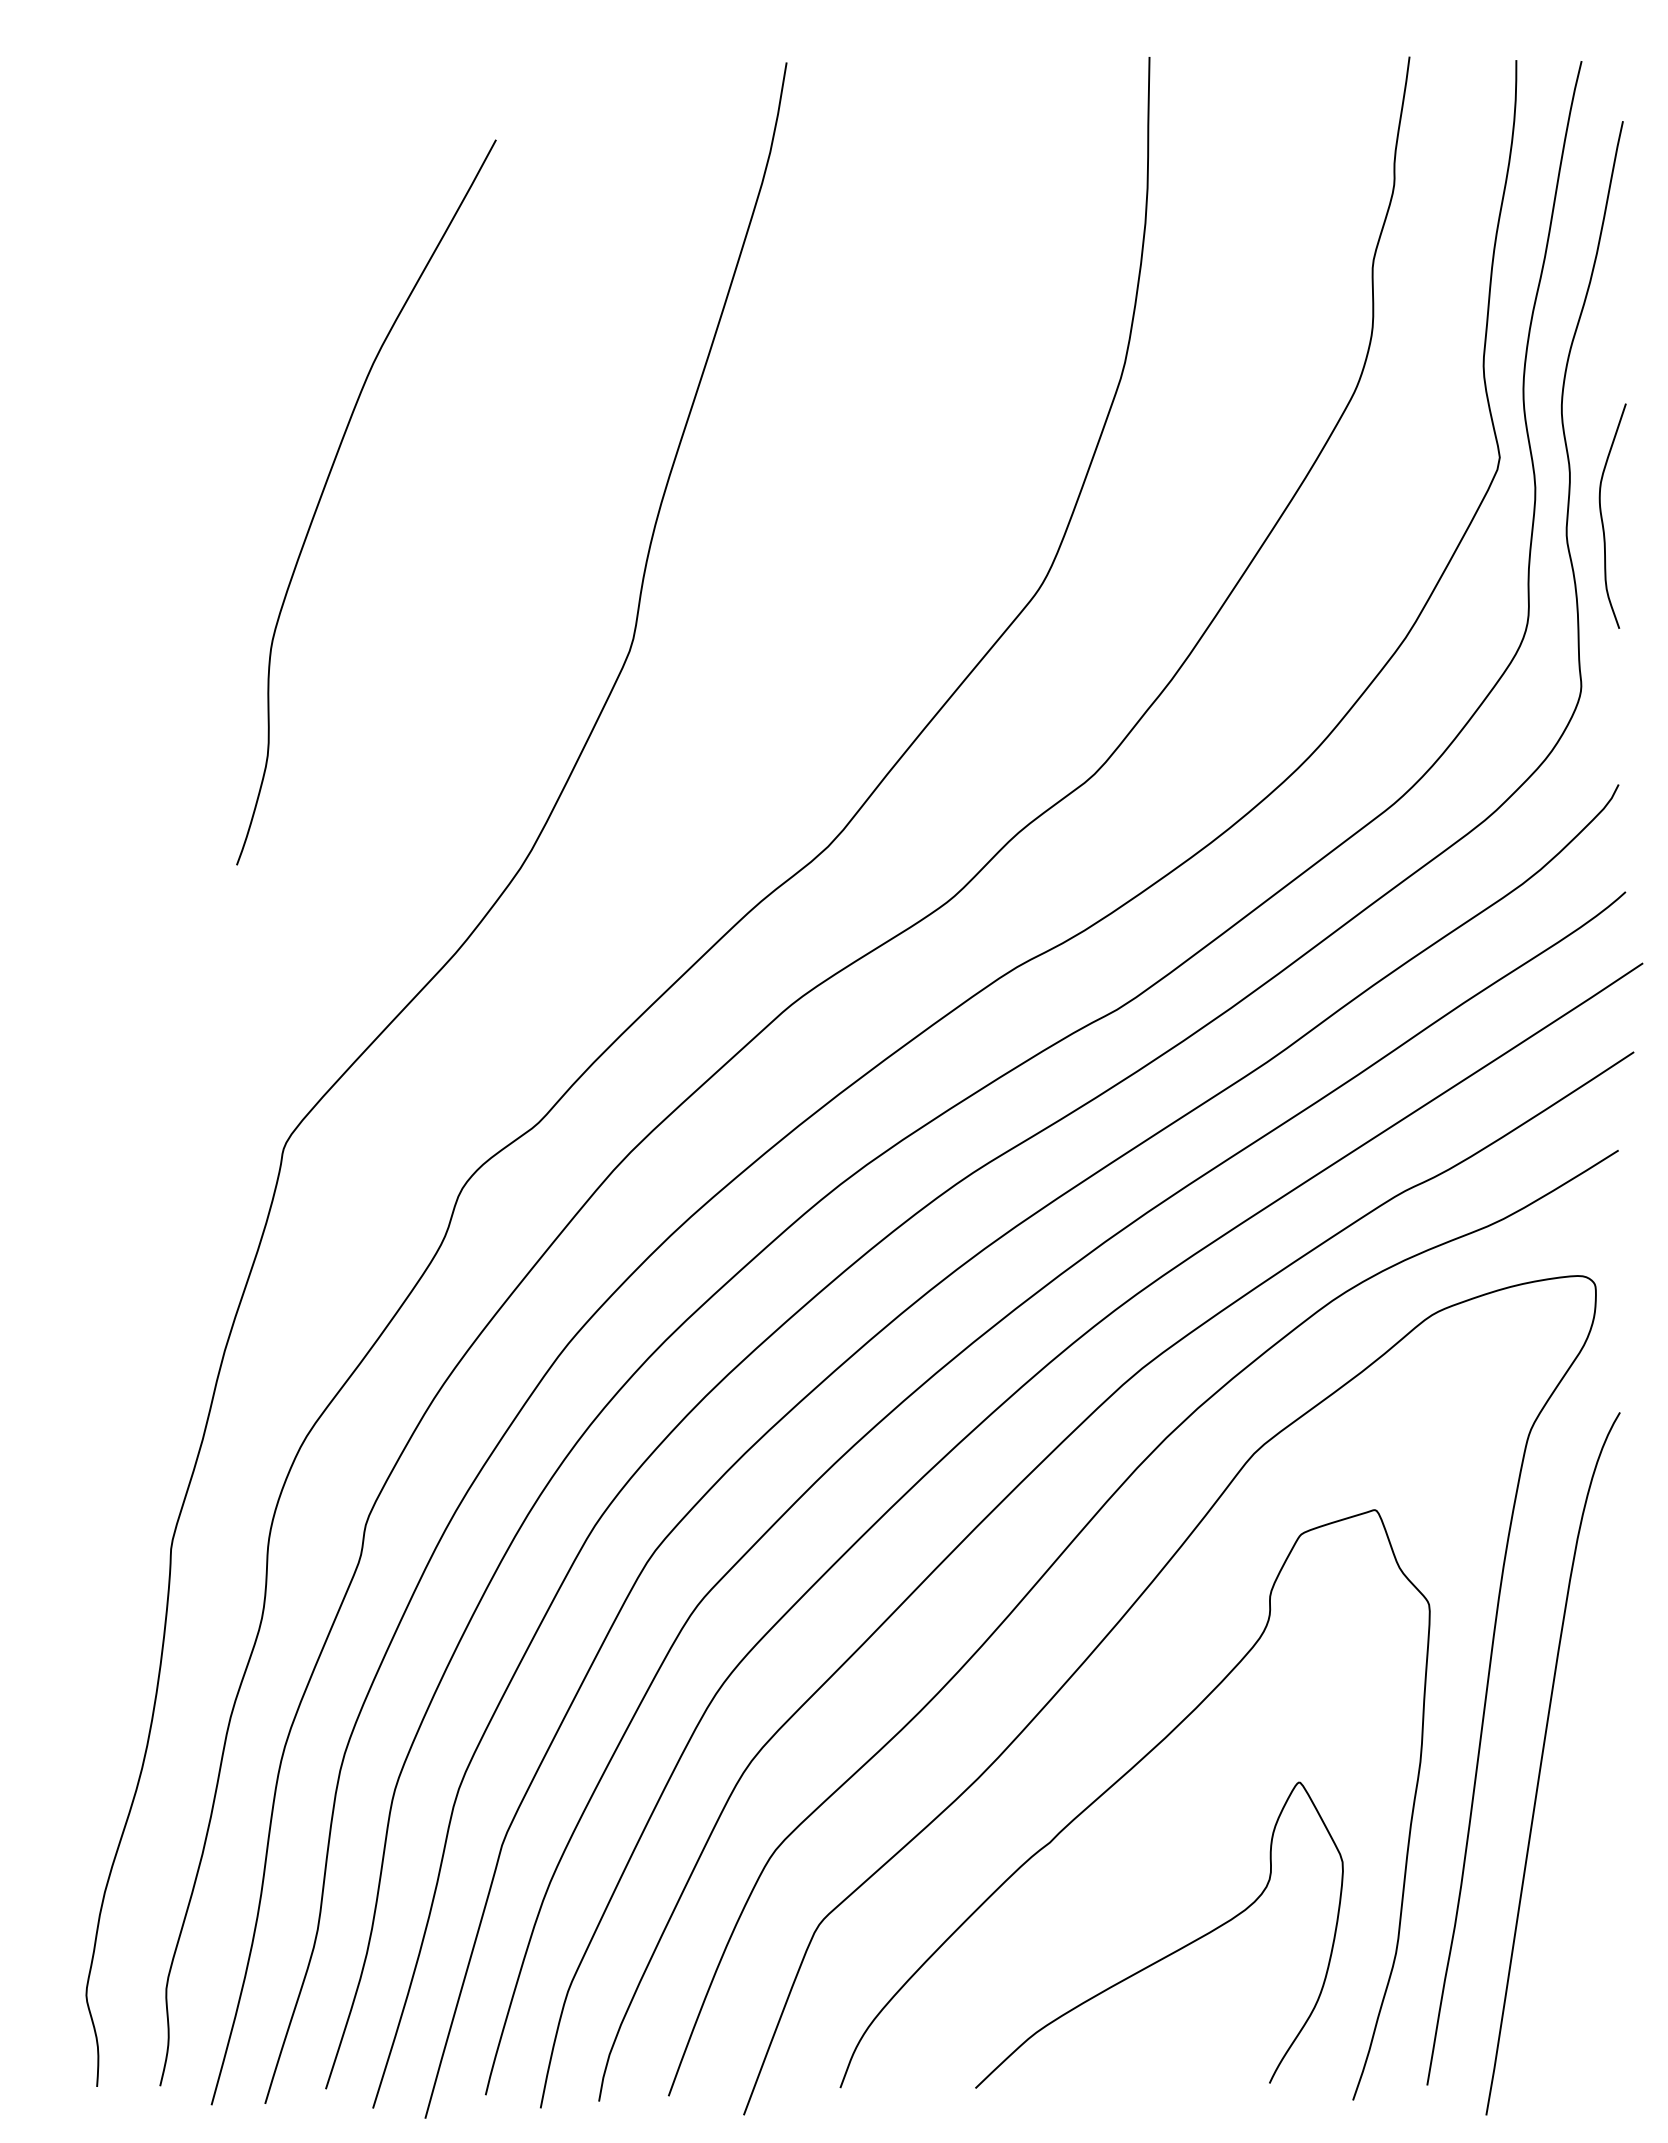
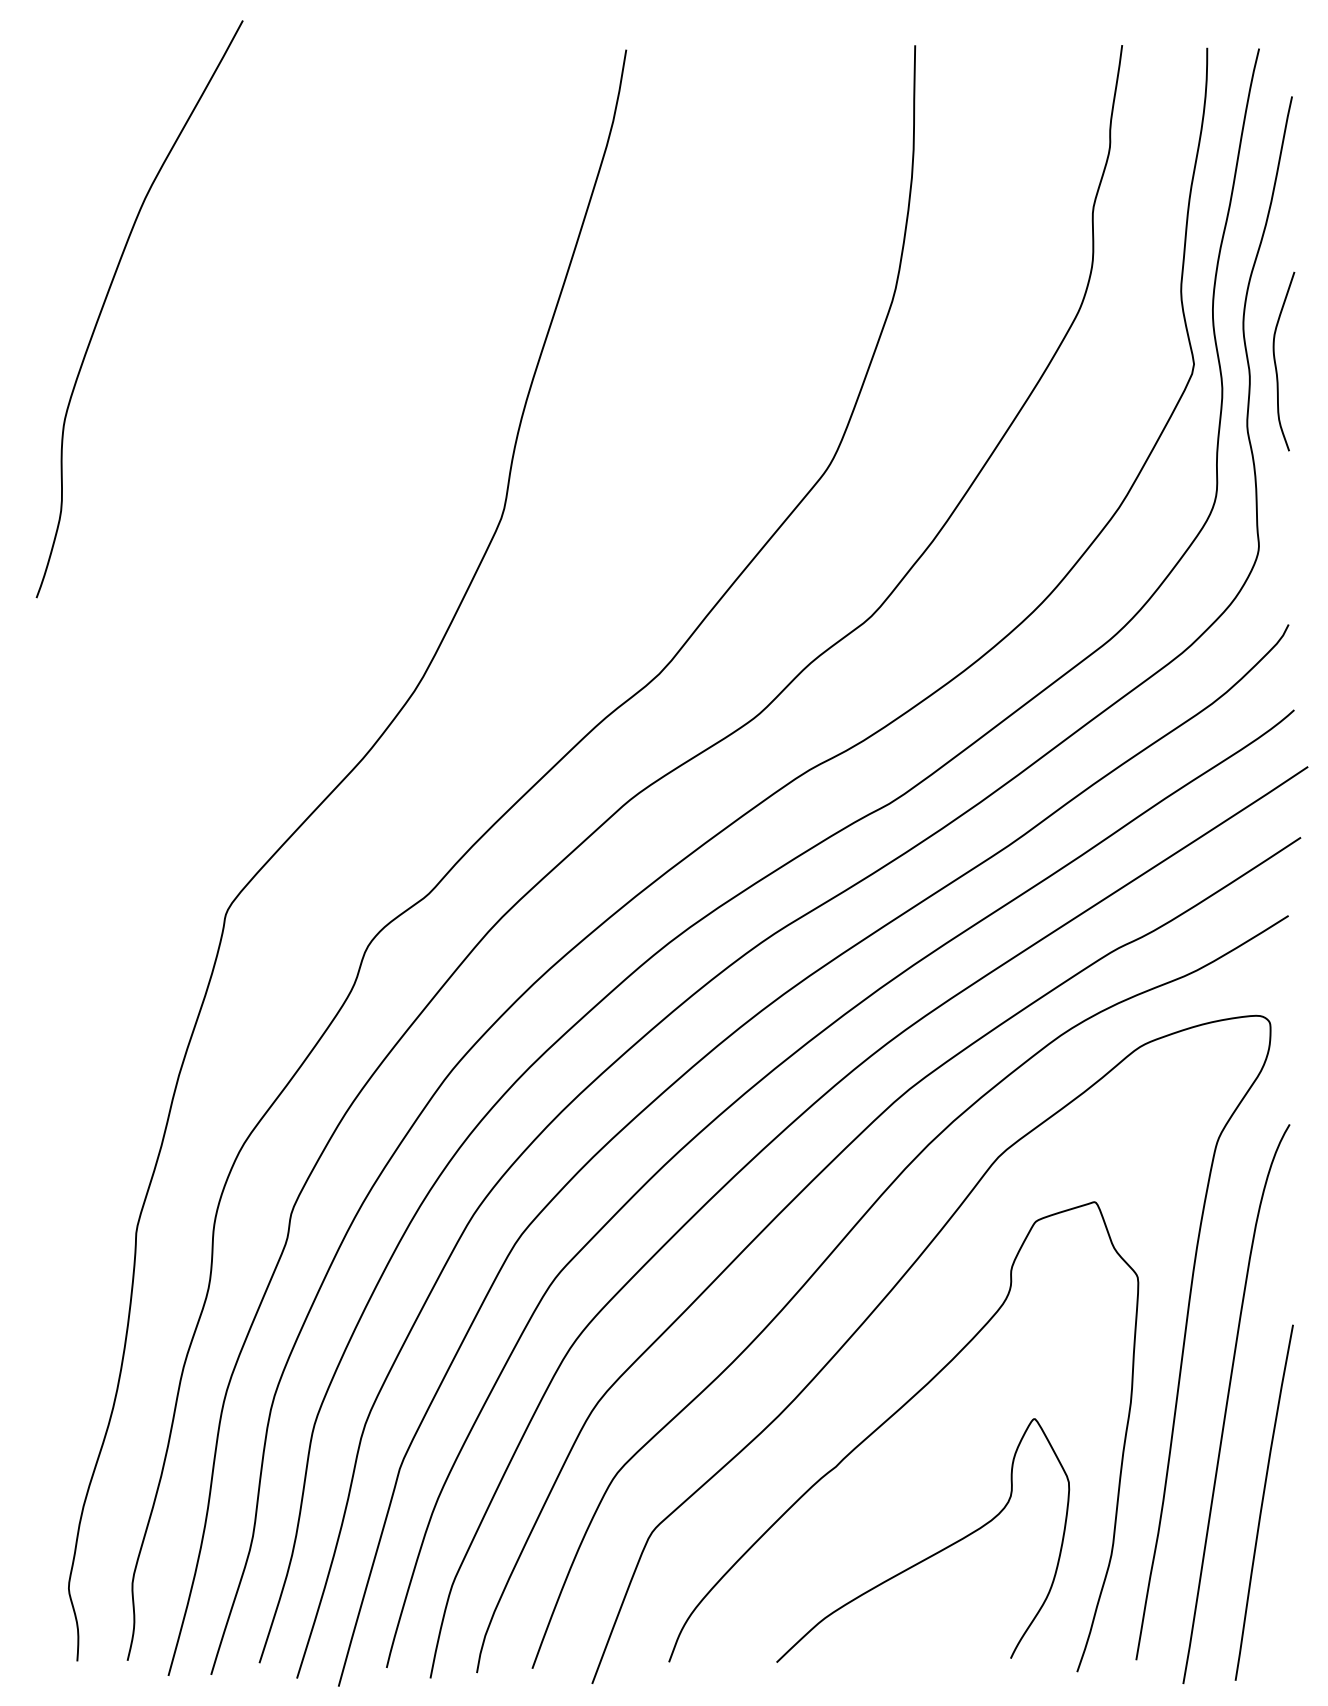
curve: (325, 488) -> (107, 298), moved
curve: (1602, 515) -> (1275, 361), moved
curve: (1586, 1887) -> (1263, 1502), added

